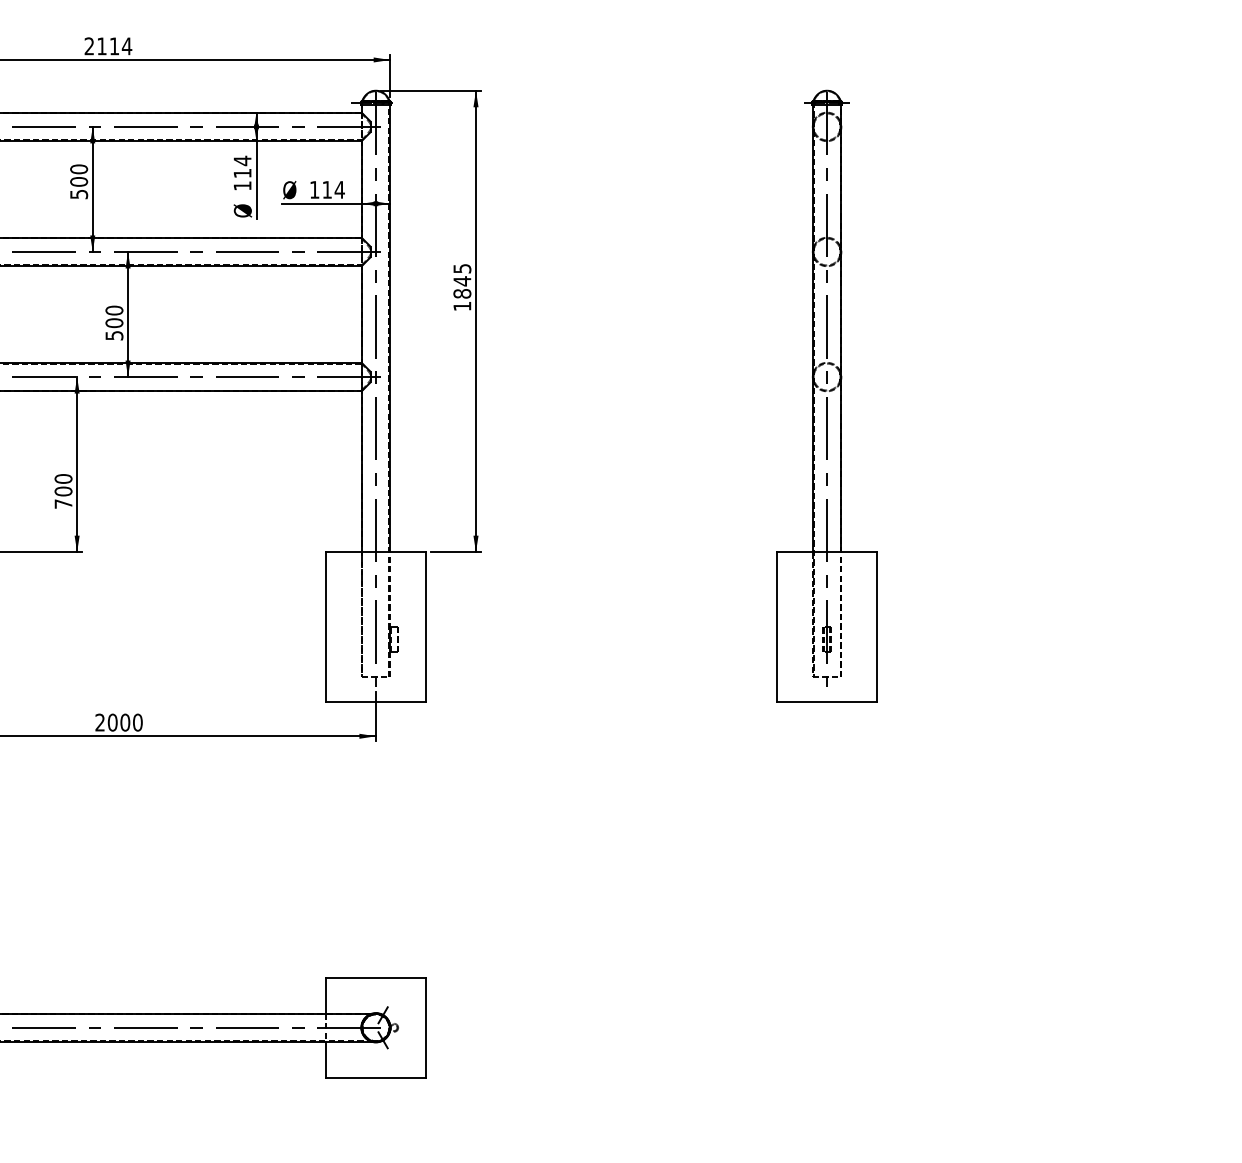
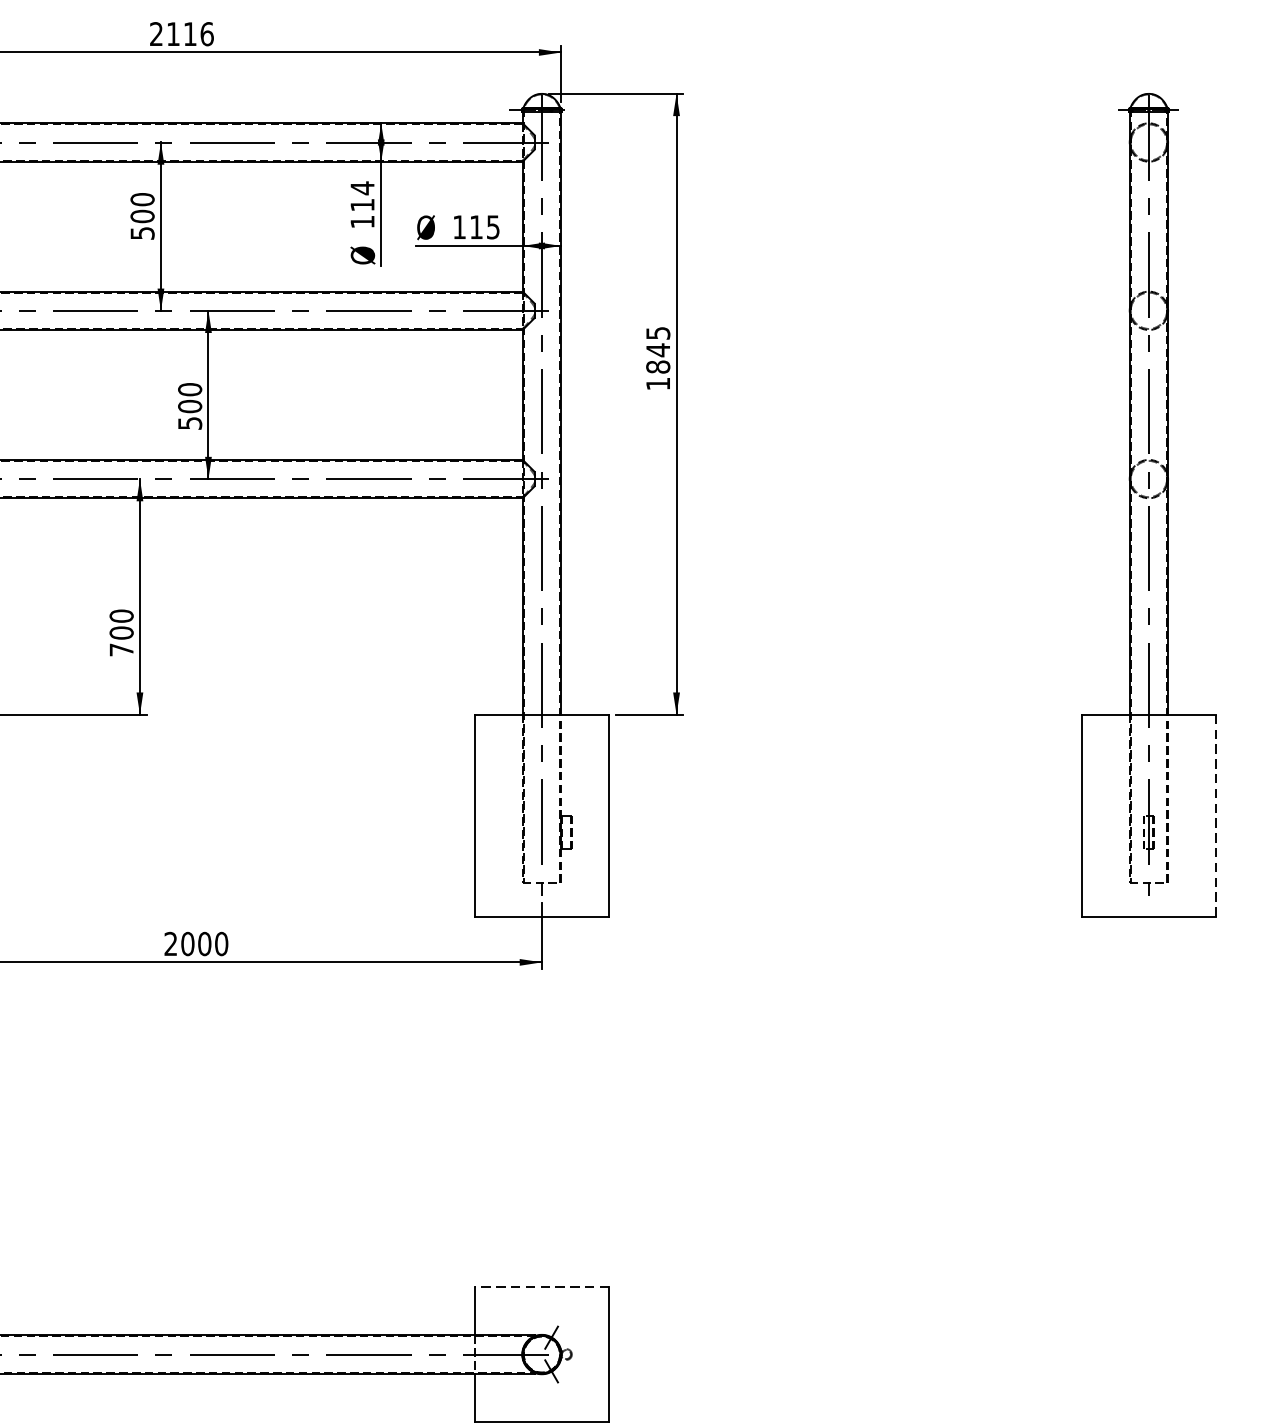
text: (126, 46) -> (206, 34), 2114 -> 2116
text: (339, 189) -> (492, 226), 114 -> 115
line: (877, 626) -> (1216, 814), solid -> dashed
line: (375, 977) -> (541, 1286), solid -> dashed

